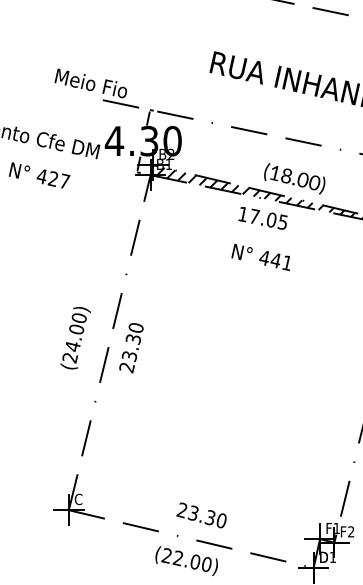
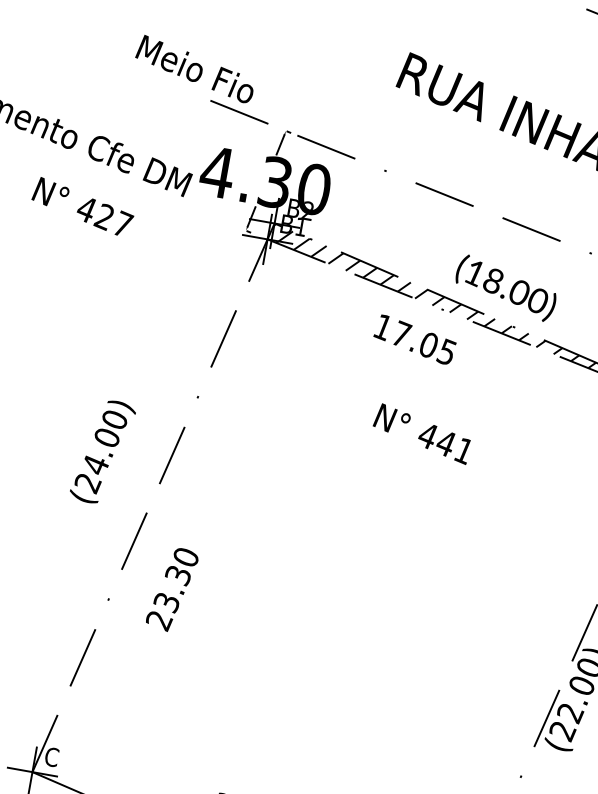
text: (262, 218) -> (414, 339), moved
text: (260, 257) -> (421, 433), moved
text: (75, 338) -> (102, 452), moved
text: (131, 348) -> (172, 590), moved

